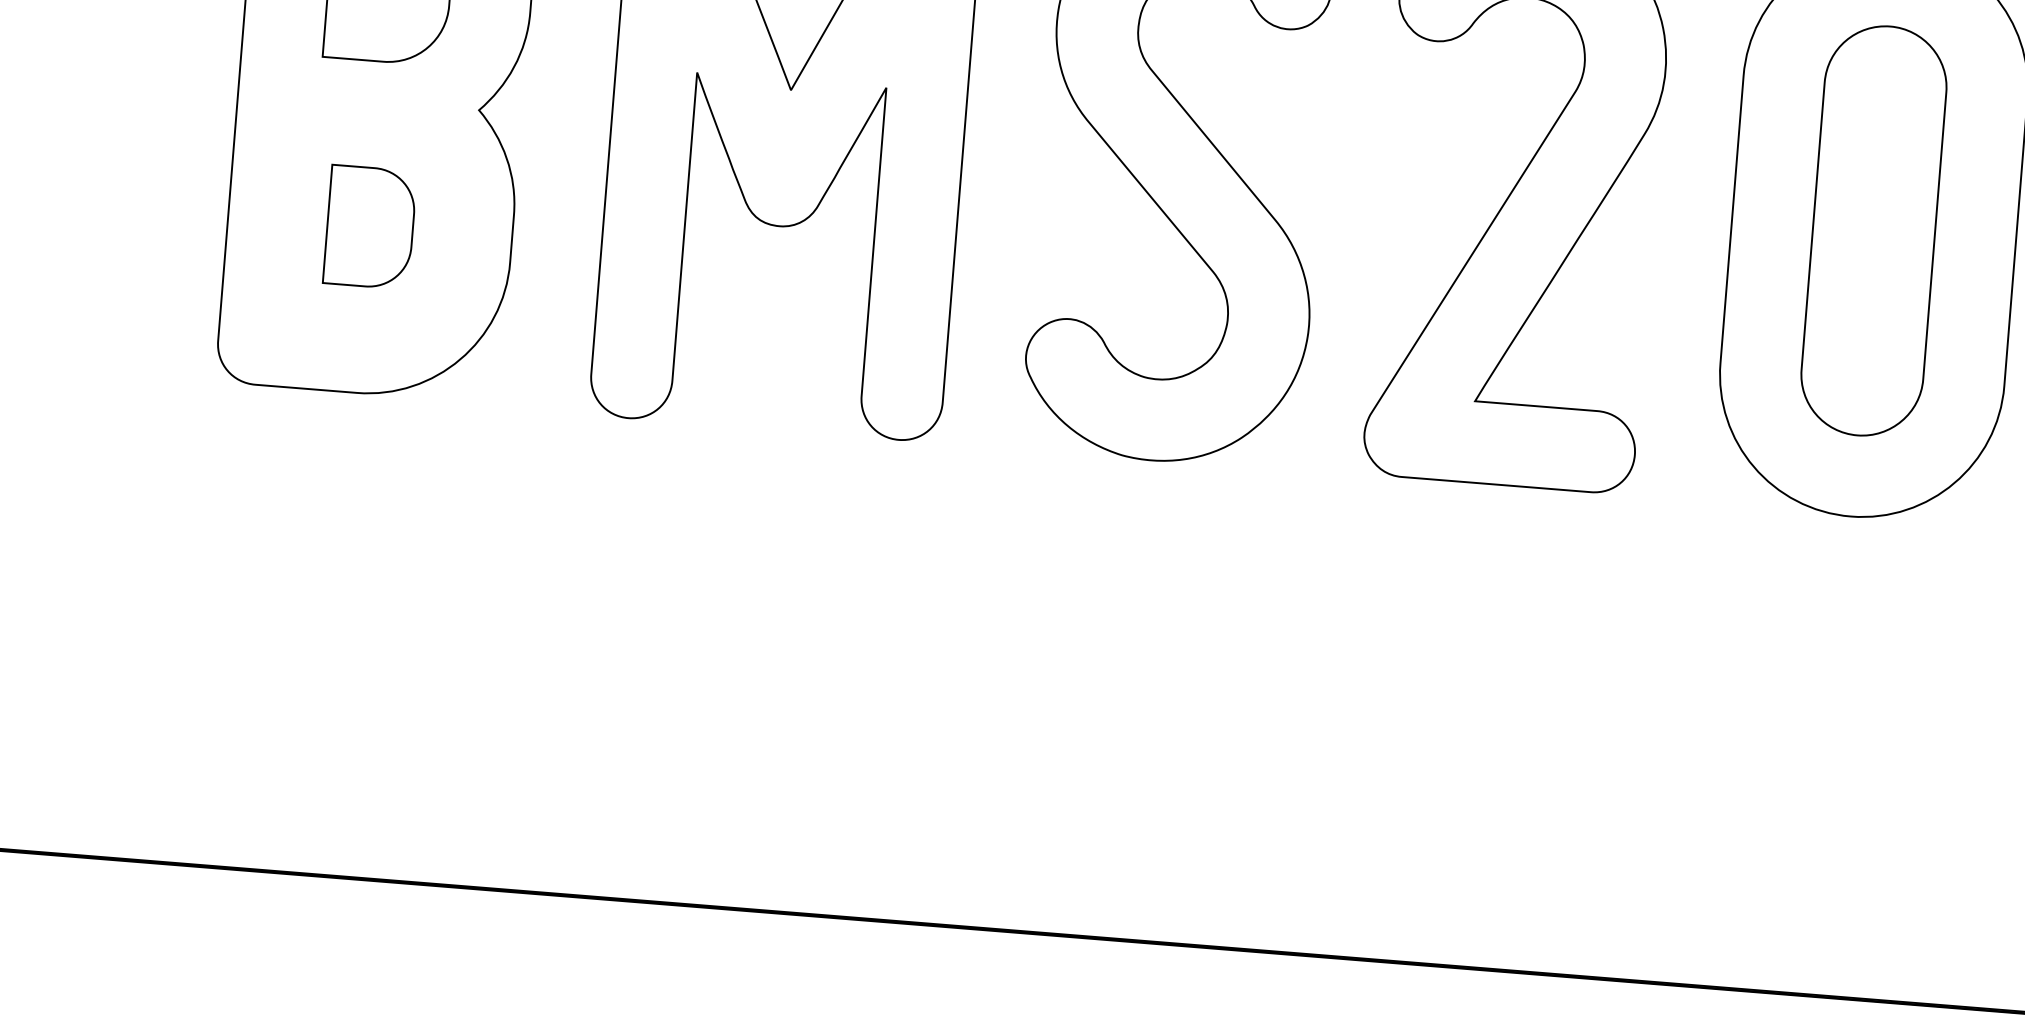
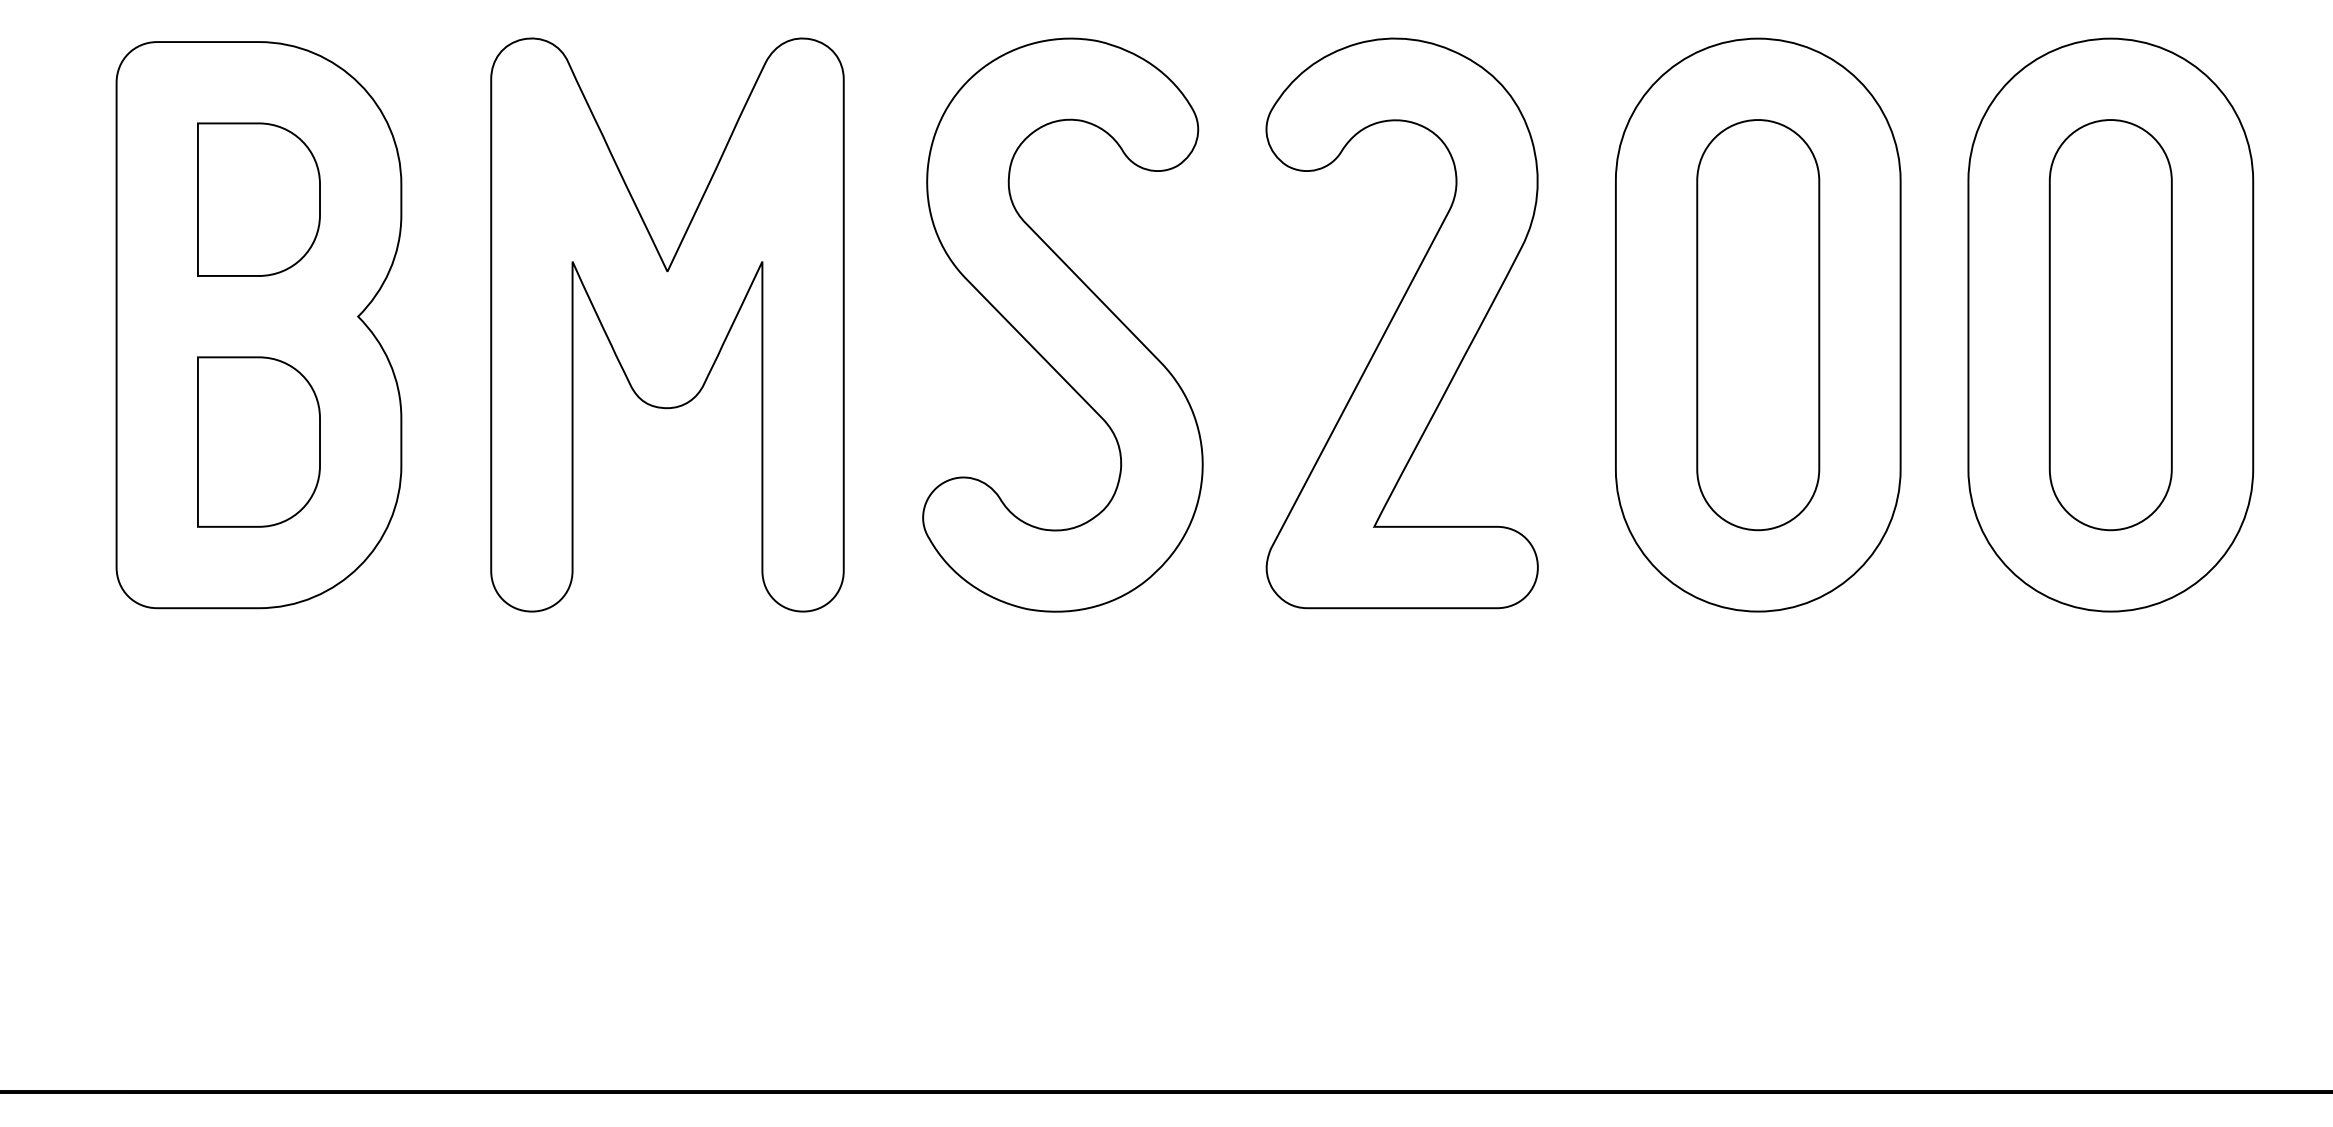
part: (369, 226) -> (258, 441), size x1.43

